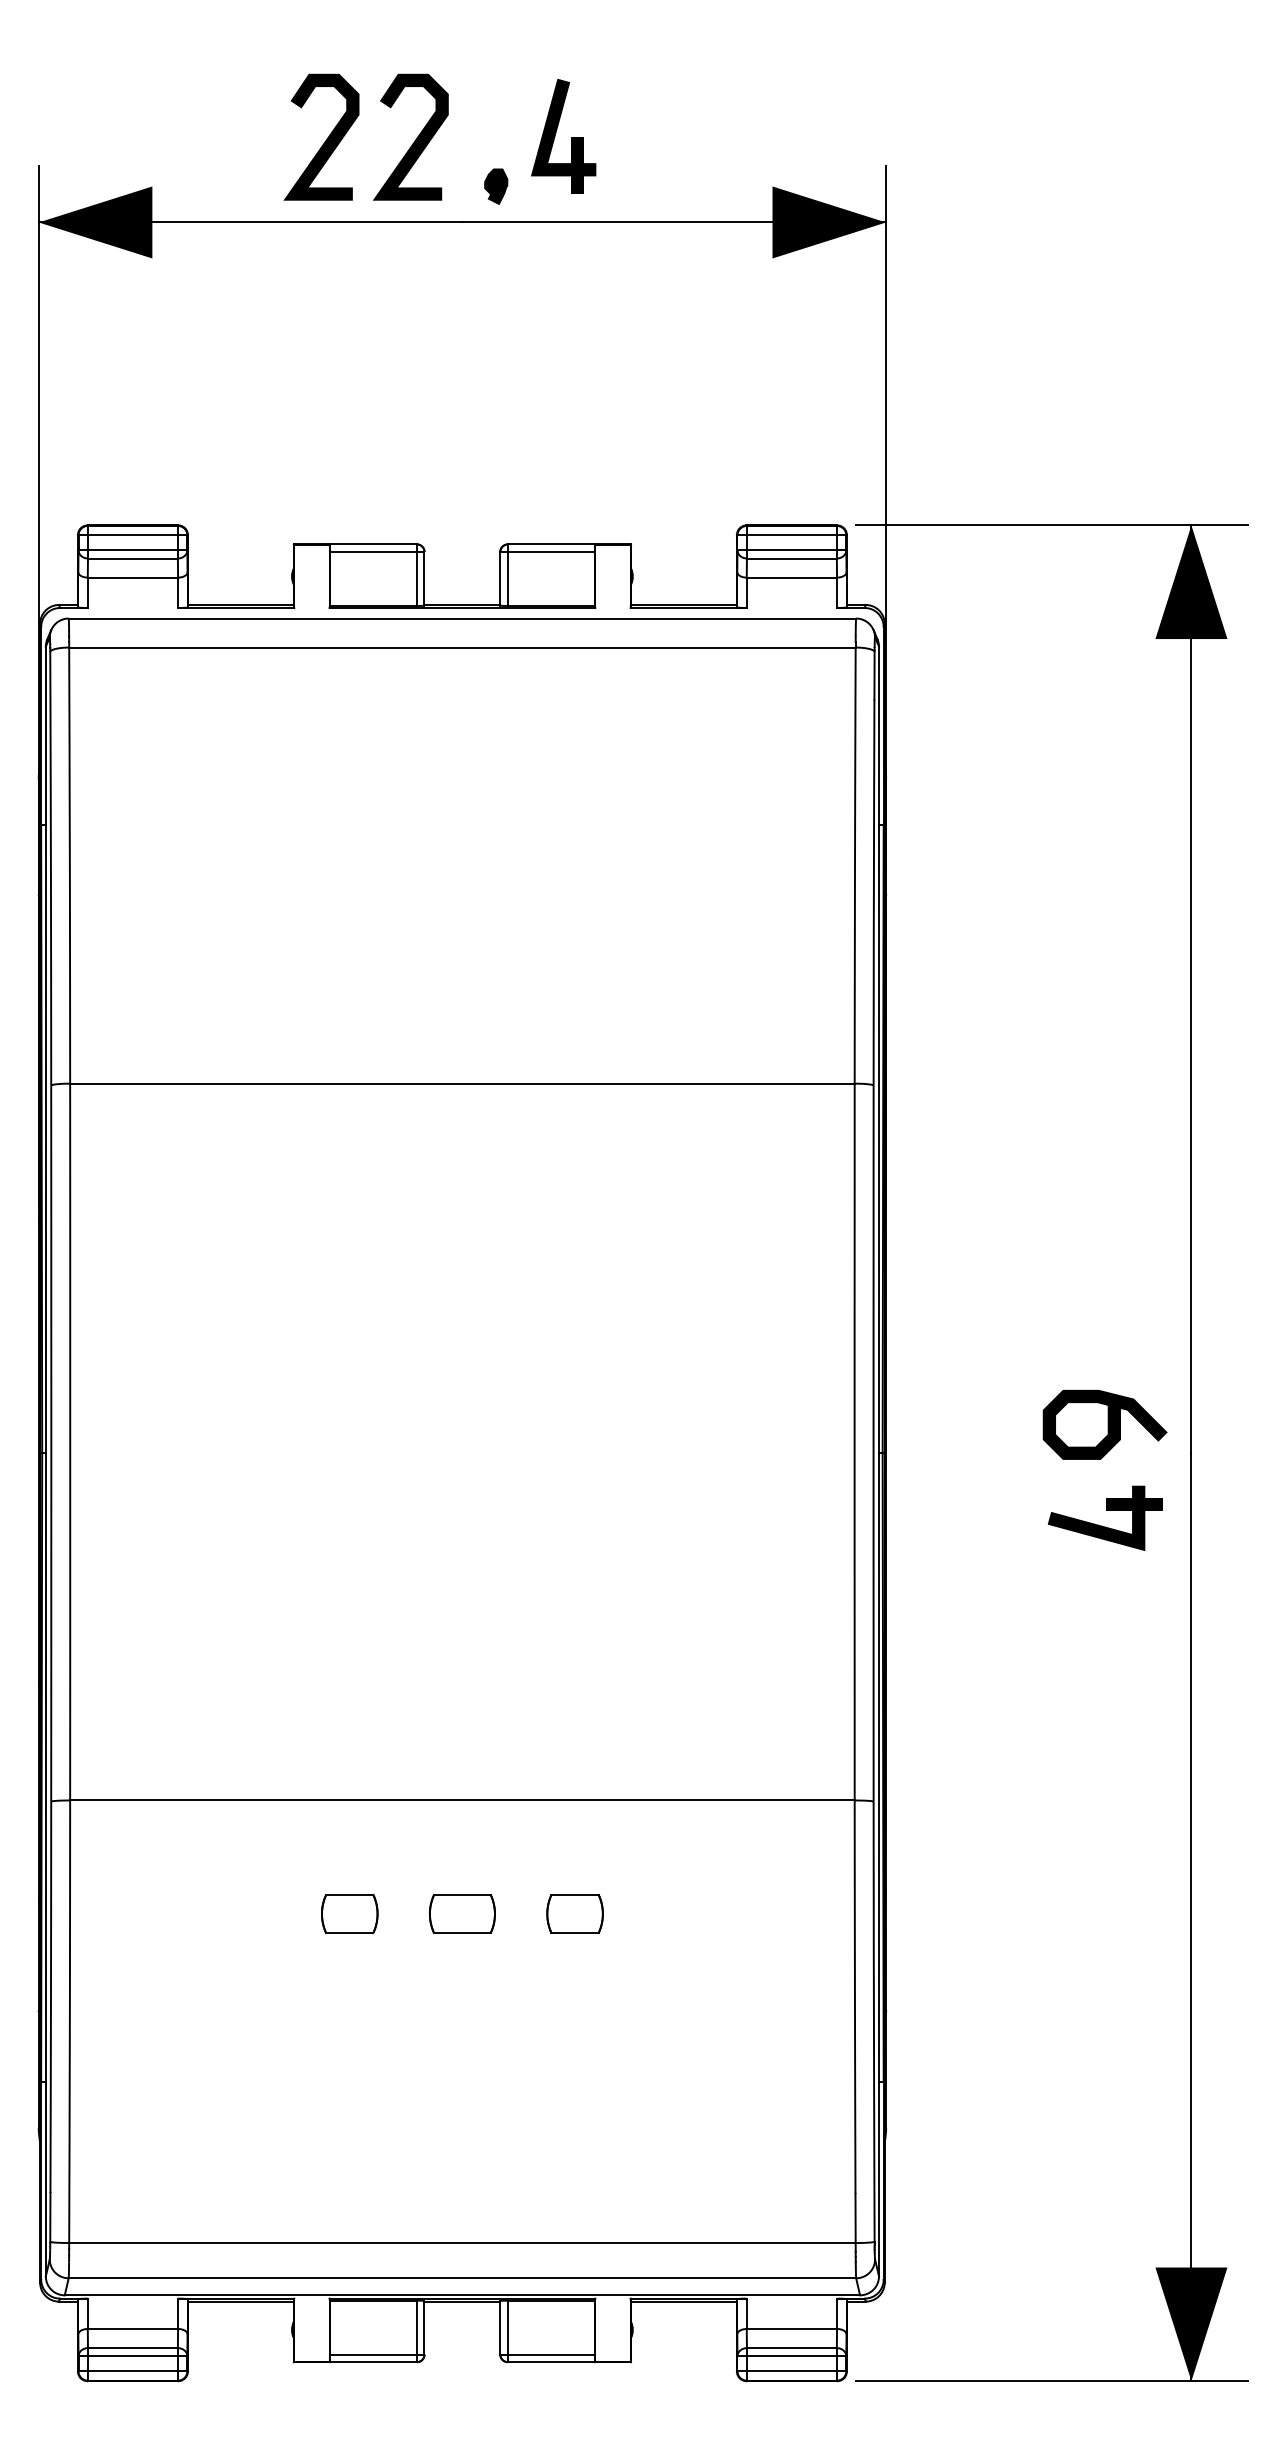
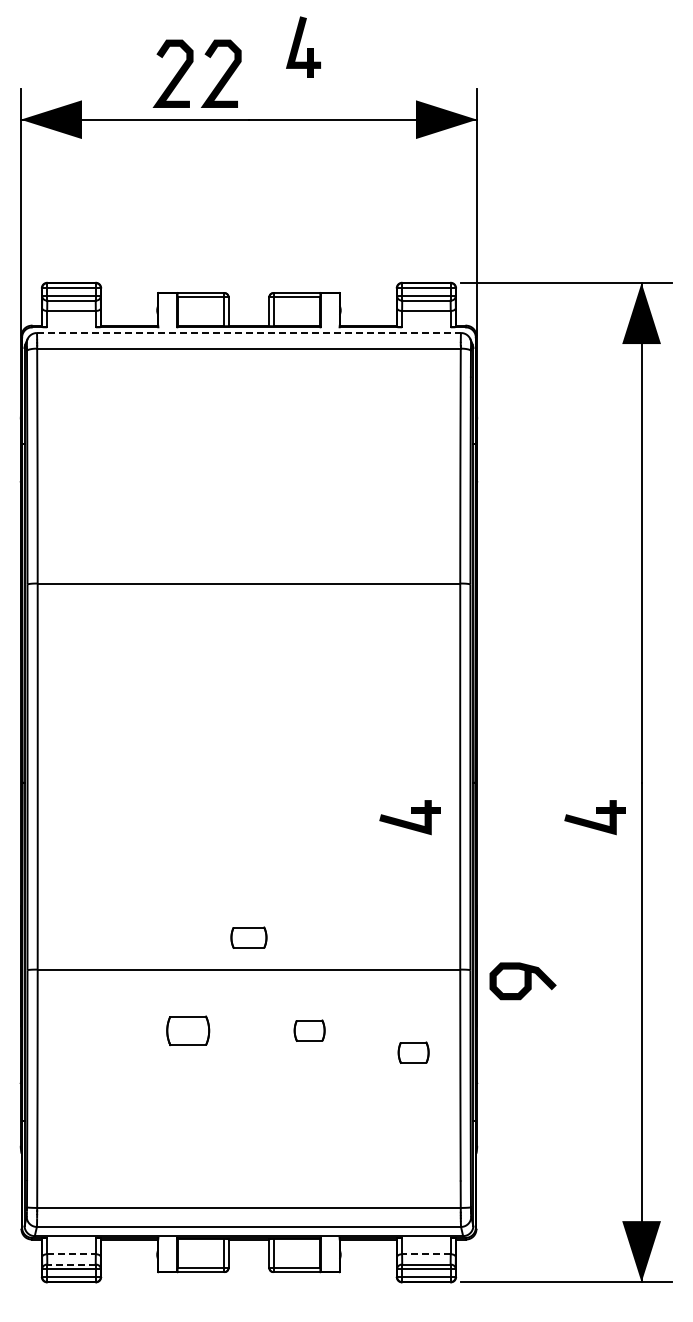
part: (563, 134) -> (303, 46), moved
part: (494, 186) -> (266, 100), removed
line: (463, 619) -> (249, 333), solid -> dashed
curve: (1107, 1425) -> (524, 981), moved
part: (760, 1518) -> (409, 817), added
part: (350, 1913) -> (188, 1030), size x1.4
part: (461, 1913) -> (248, 937), moved
part: (767, 1954) -> (413, 1052), added
line: (134, 2329) -> (72, 1254), solid -> dashed
line: (790, 2329) -> (425, 1254), solid -> dashed
line: (132, 2348) -> (71, 1264), solid -> dashed

